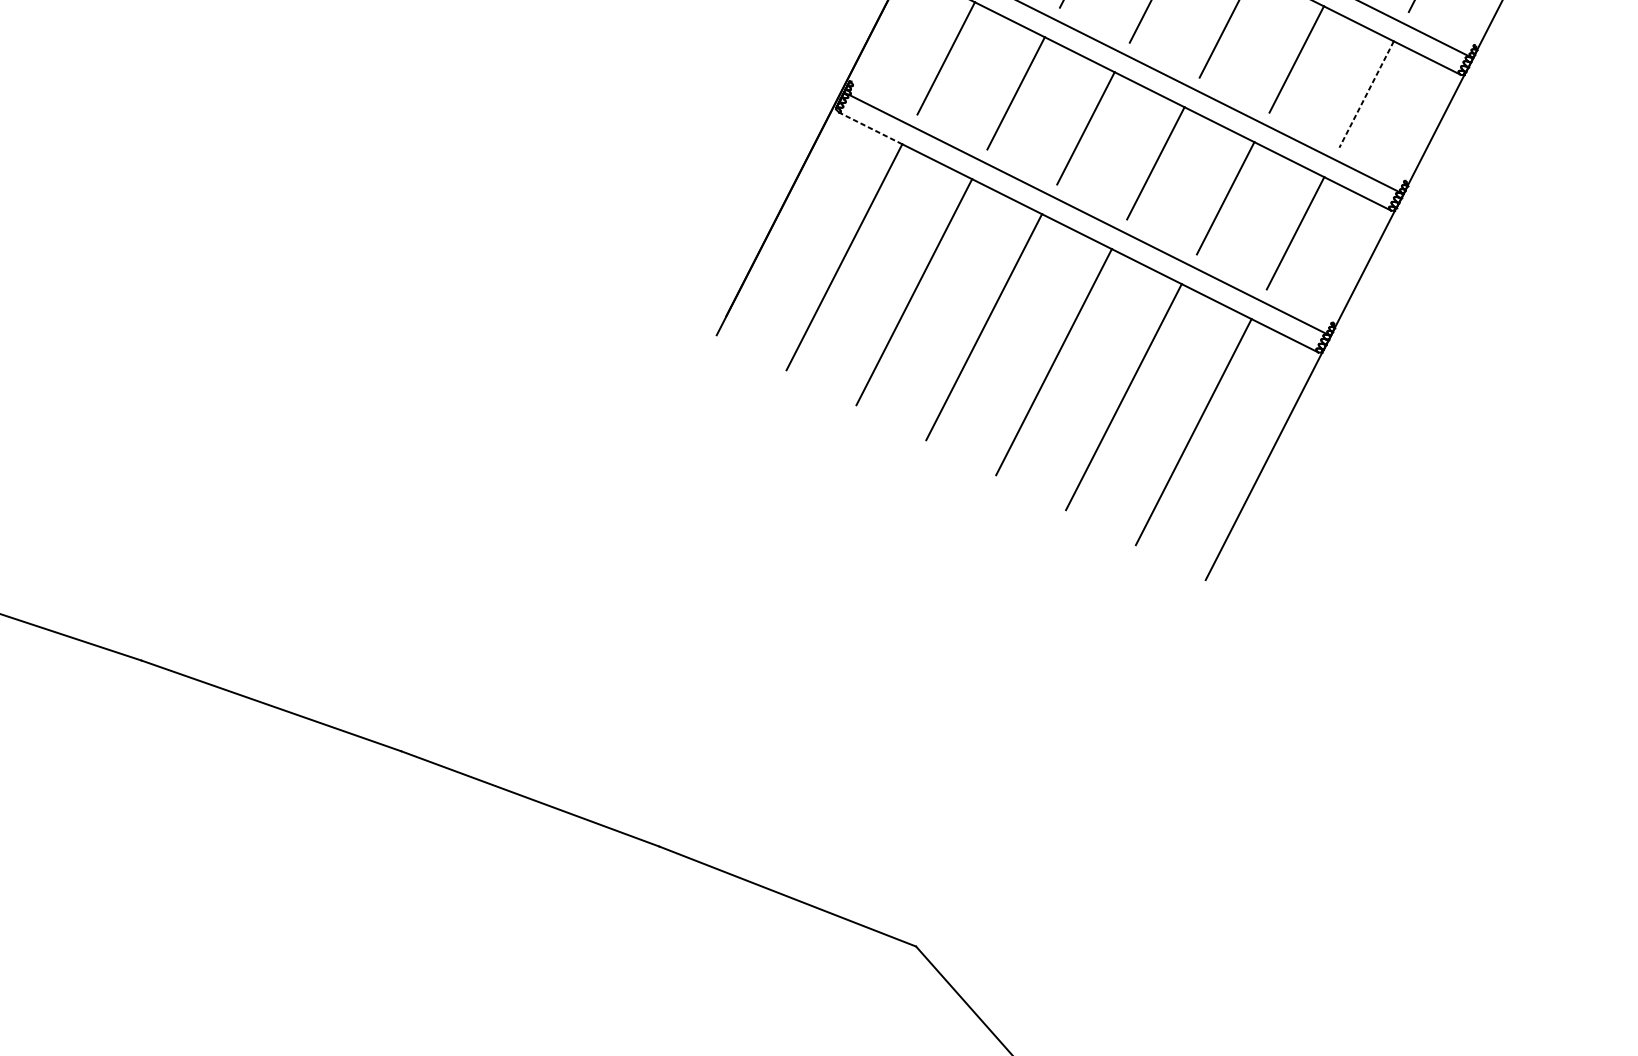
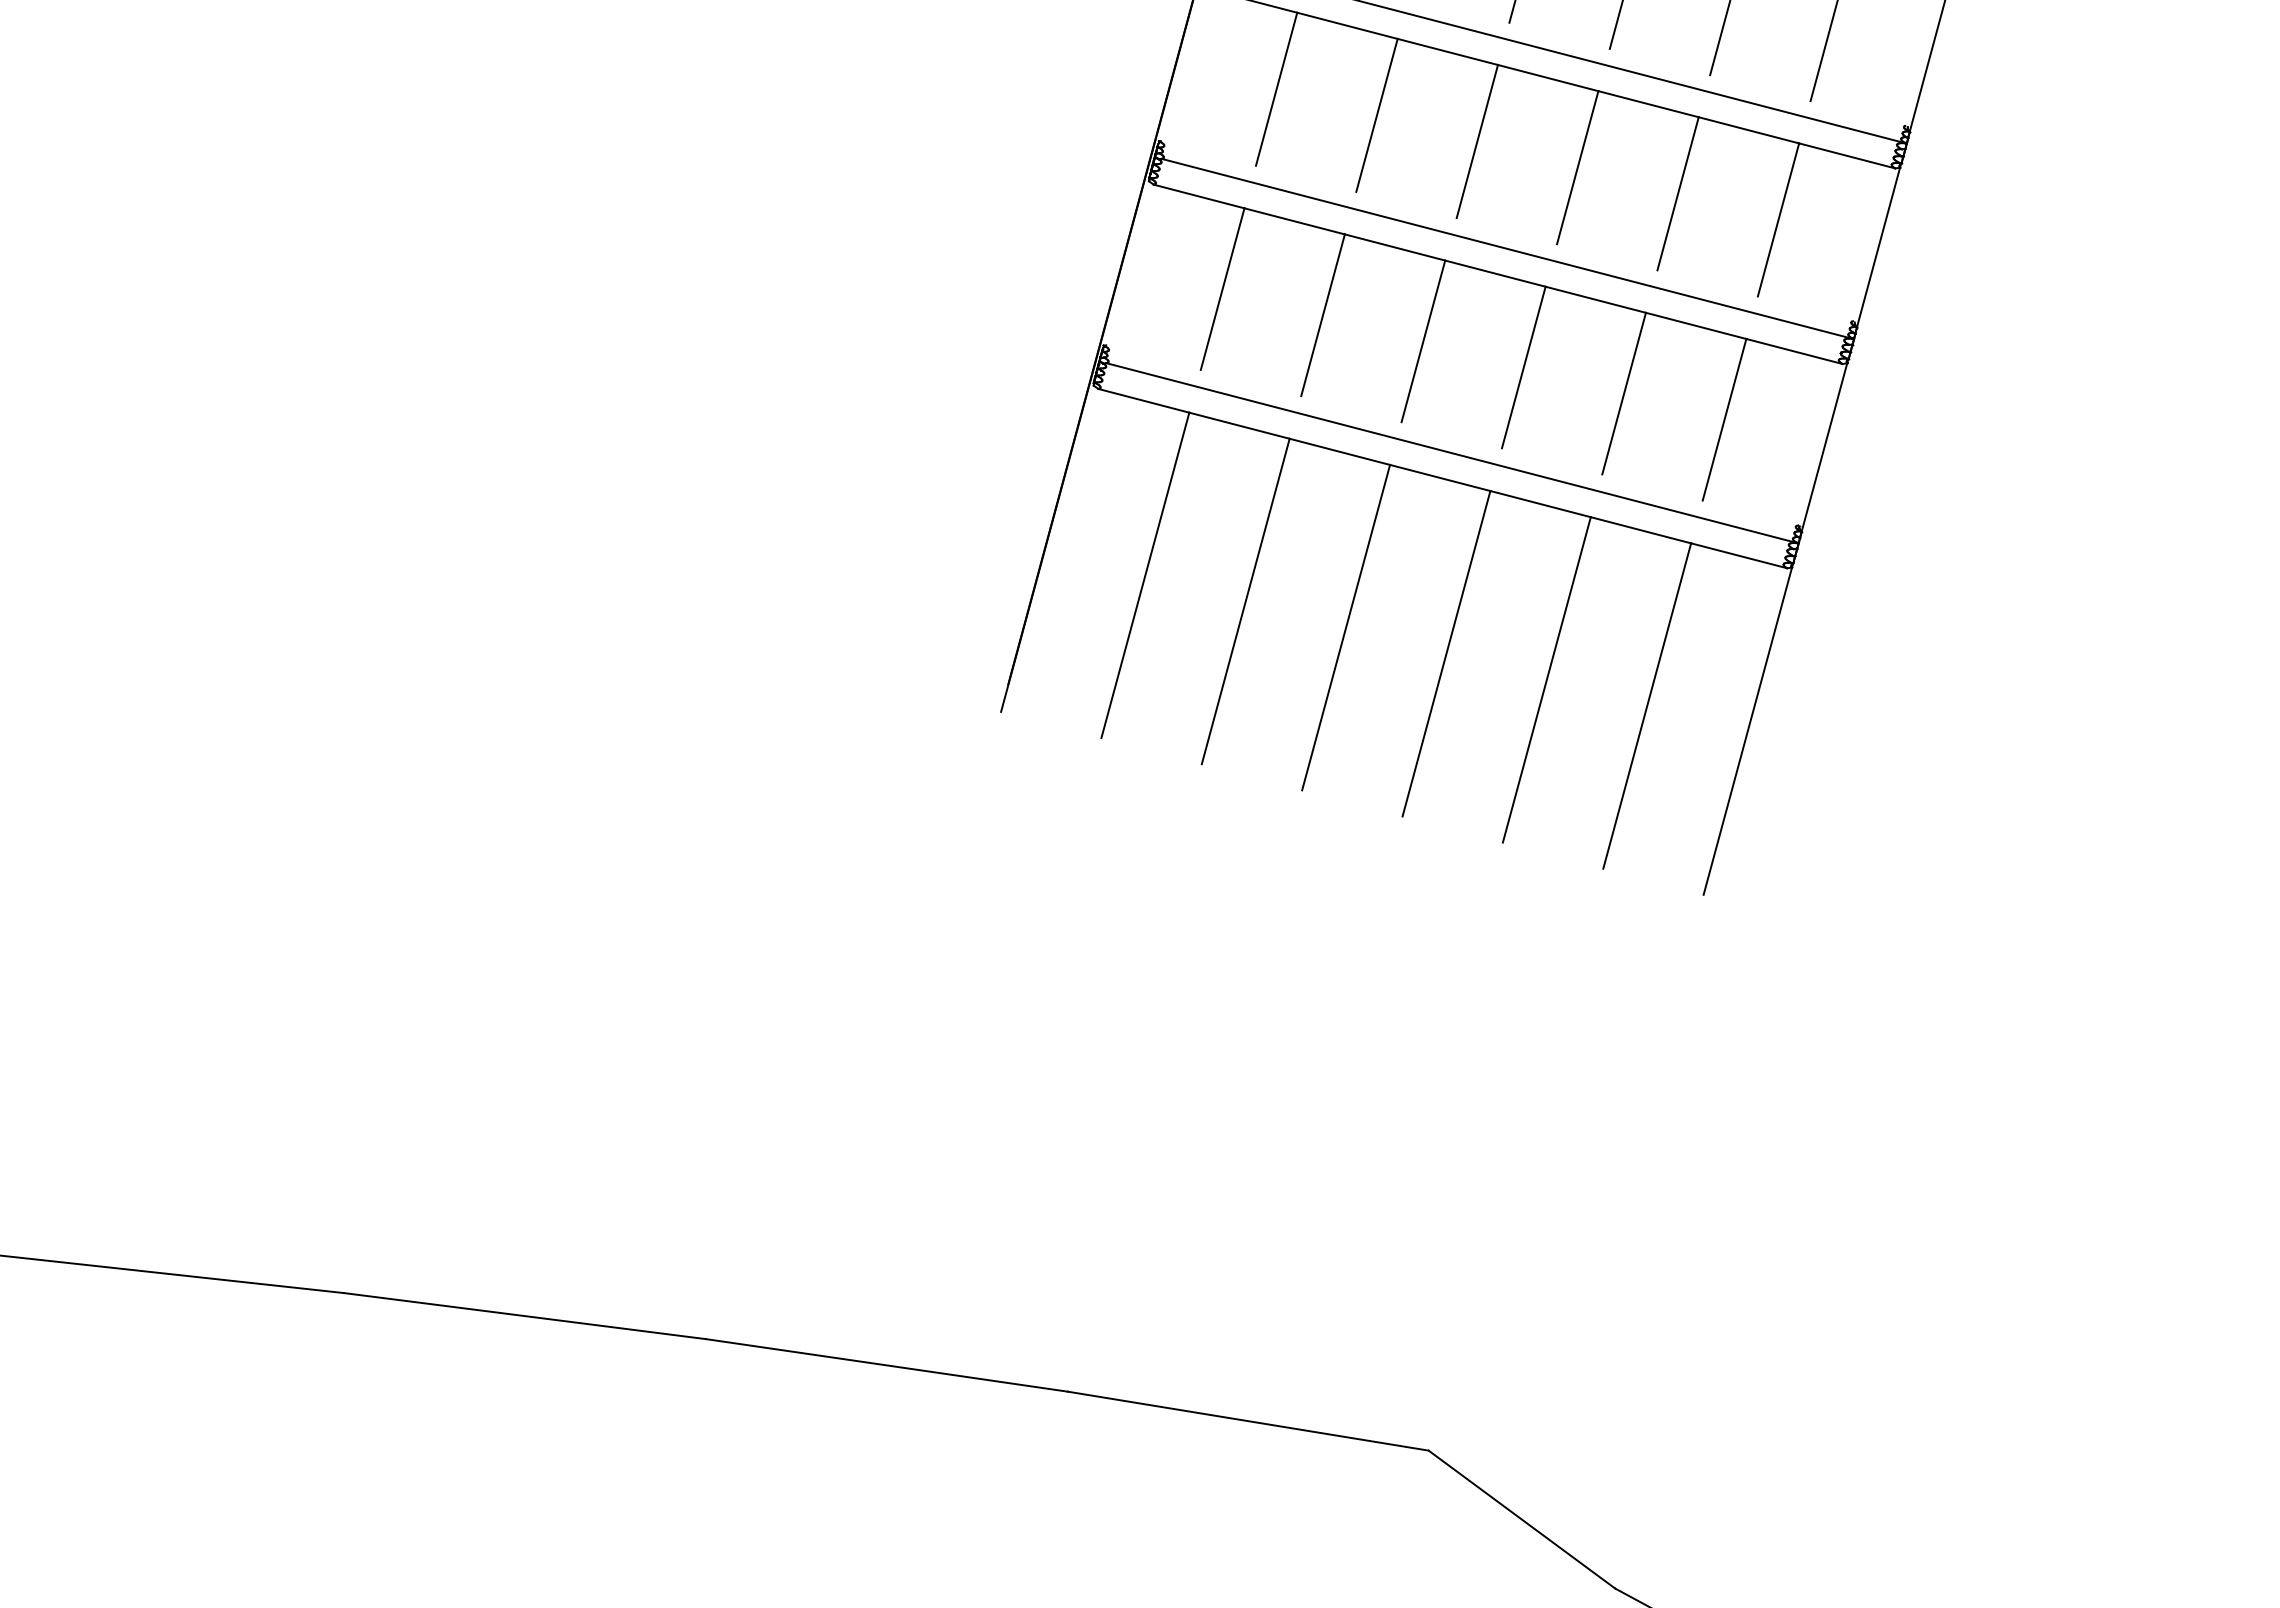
line: (1366, 94) -> (1778, 220), dashed -> solid
line: (870, 128) -> (1143, 400), dashed -> solid

